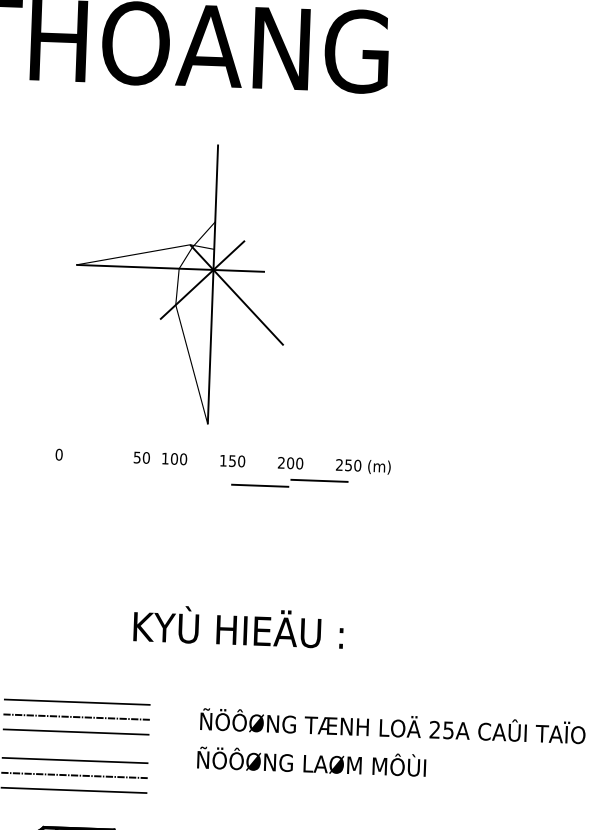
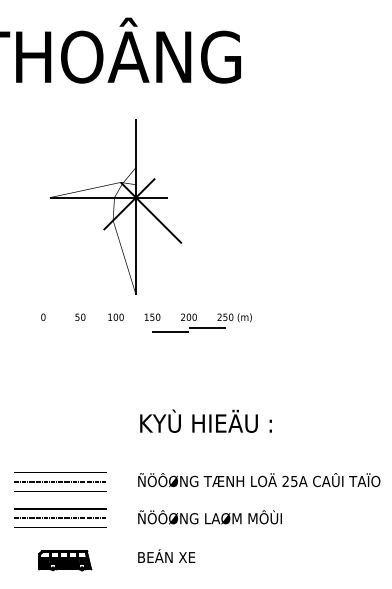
text: (142, 456) -> (80, 316), moved
text: (237, 625) -> (205, 420), moved
text: (310, 762) -> (209, 517), moved

